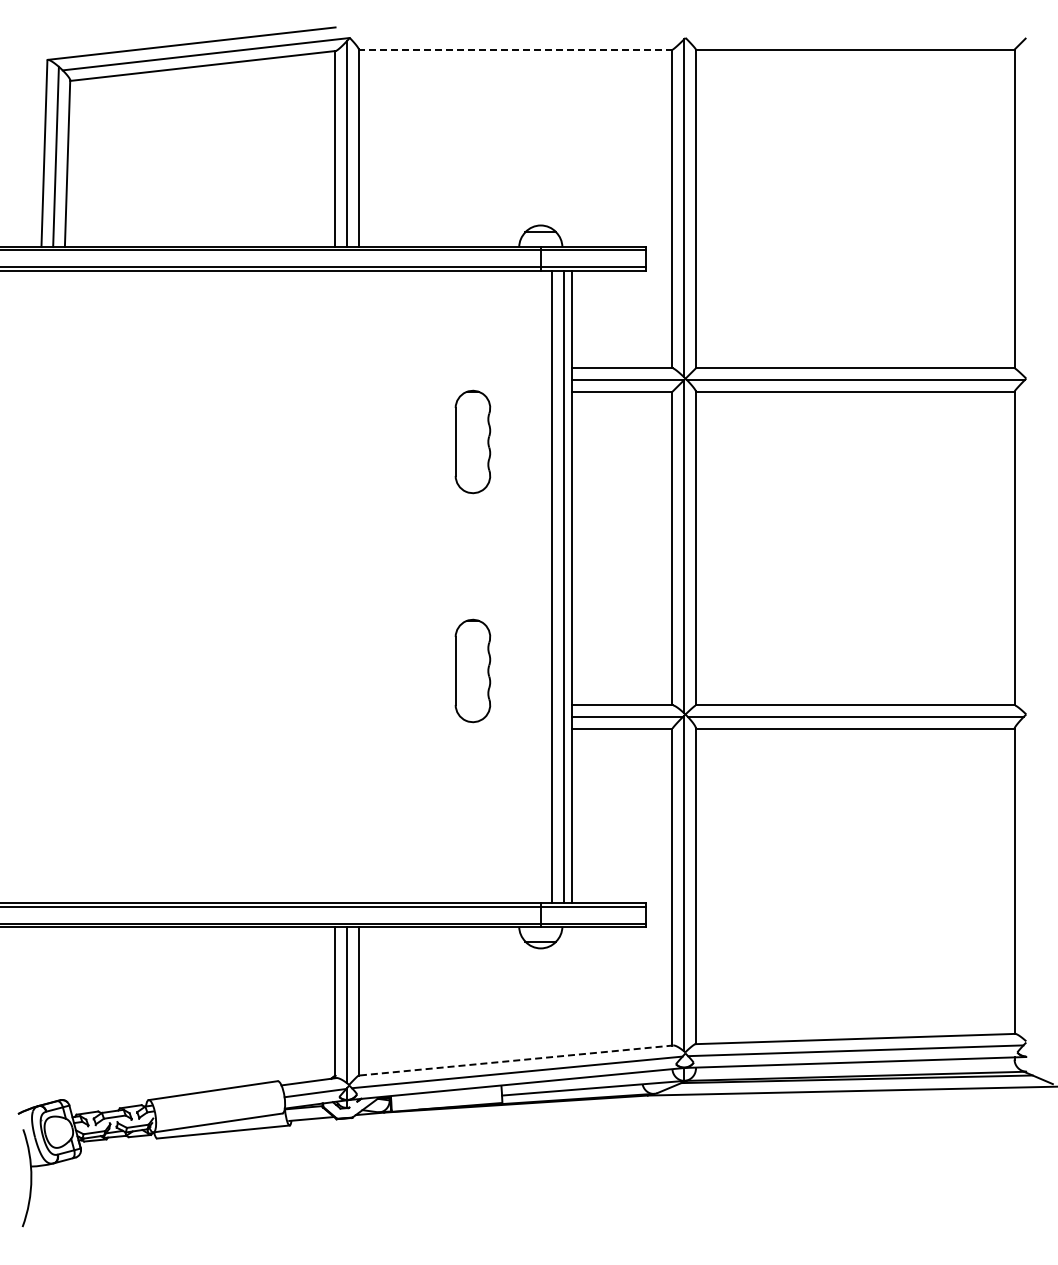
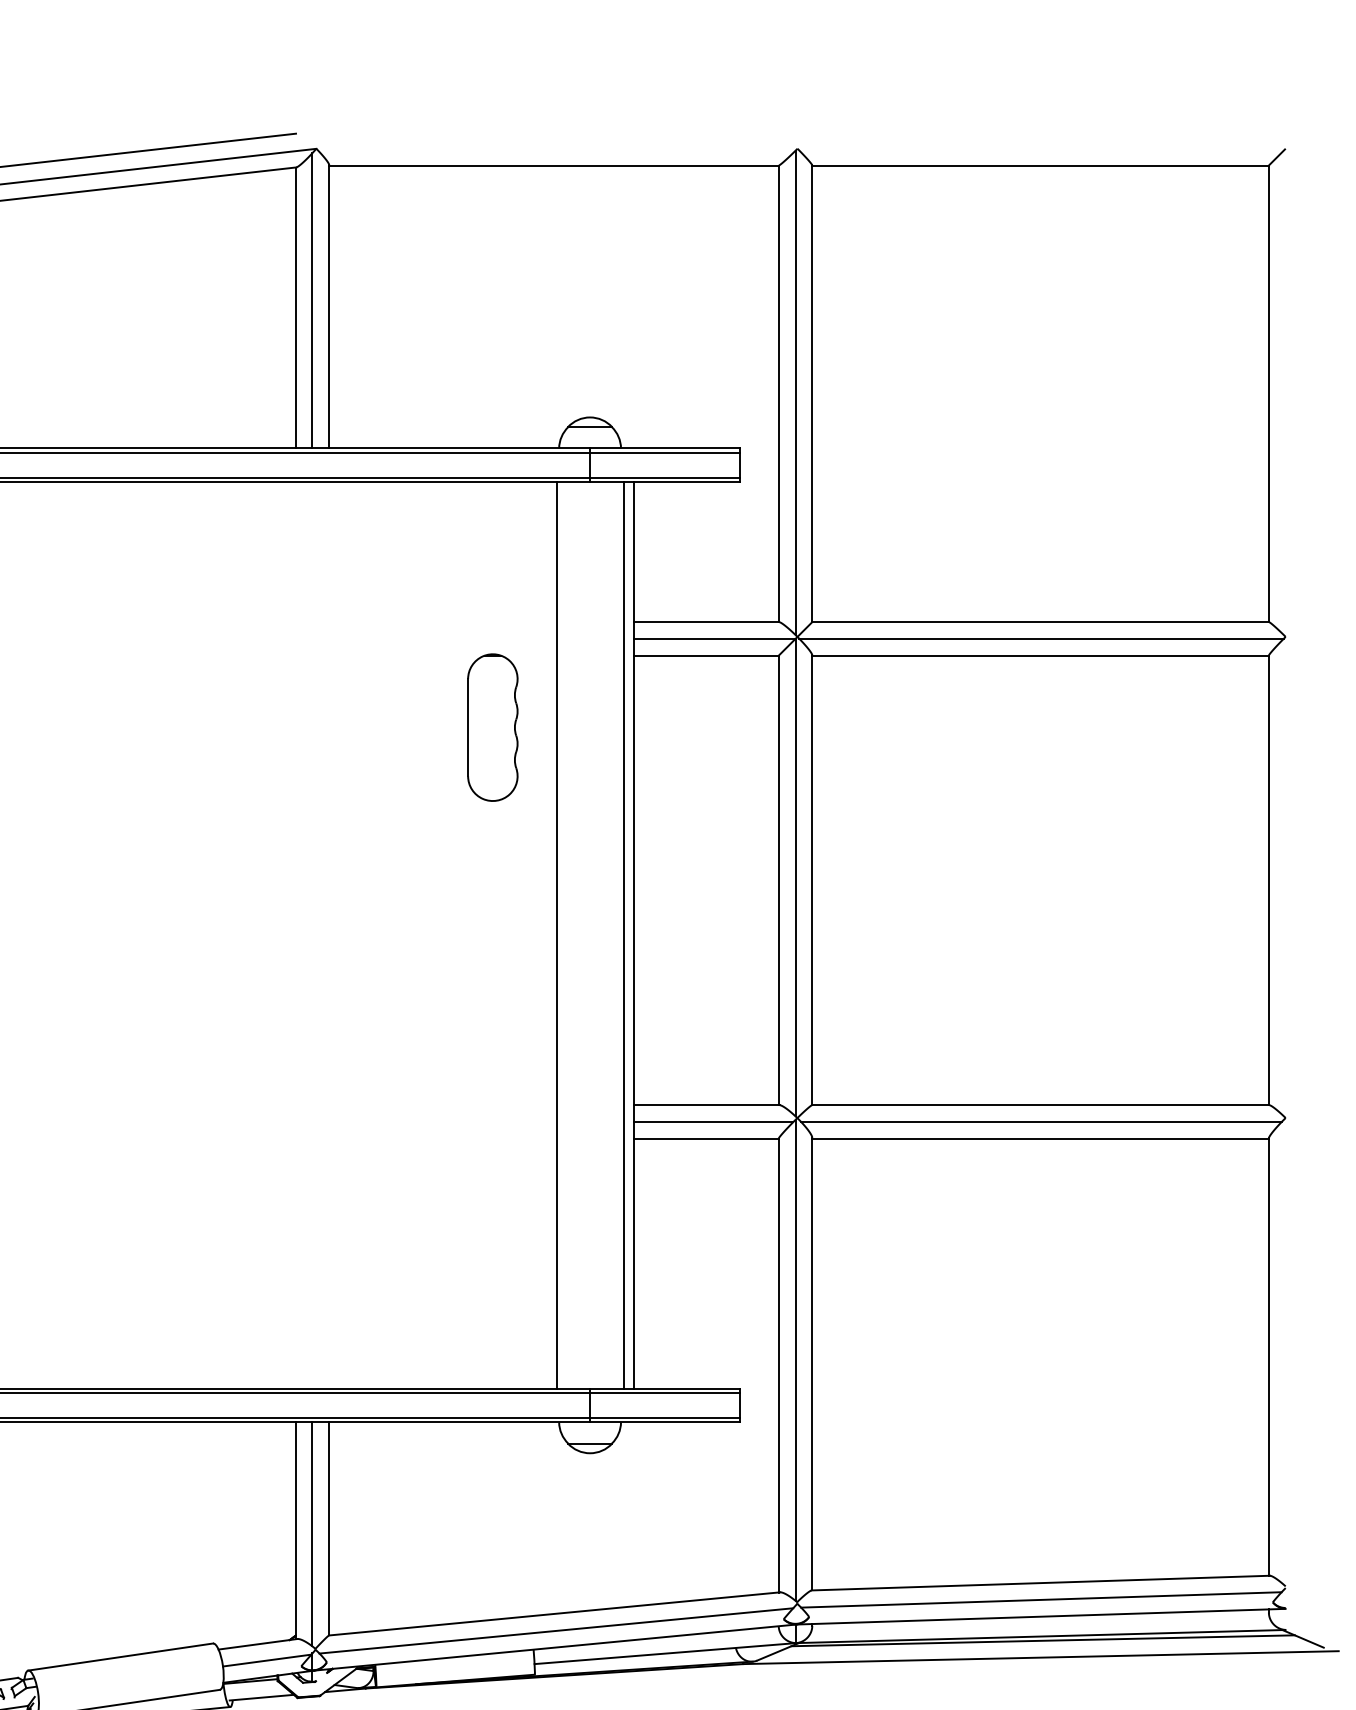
line: (515, 49) -> (553, 165), dashed -> solid
line: (552, 586) -> (556, 934), moved
part: (472, 670) -> (492, 1055), removed
line: (515, 1060) -> (553, 1613), dashed -> solid

